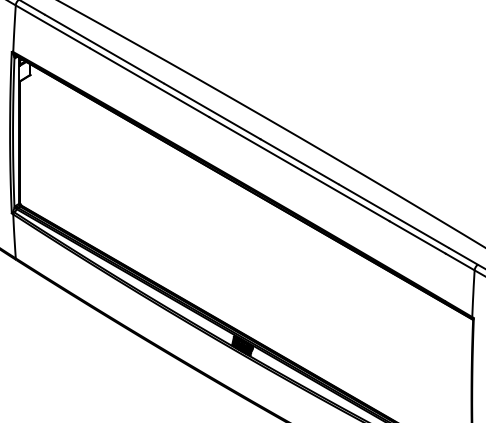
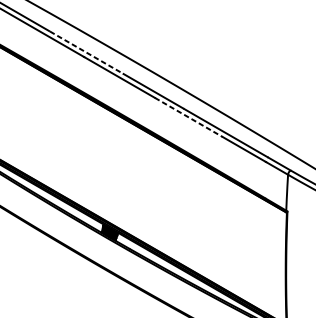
line: (213, 111) -> (87, 52), solid -> dashed
line: (345, 195) -> (188, 117), solid -> dashed

